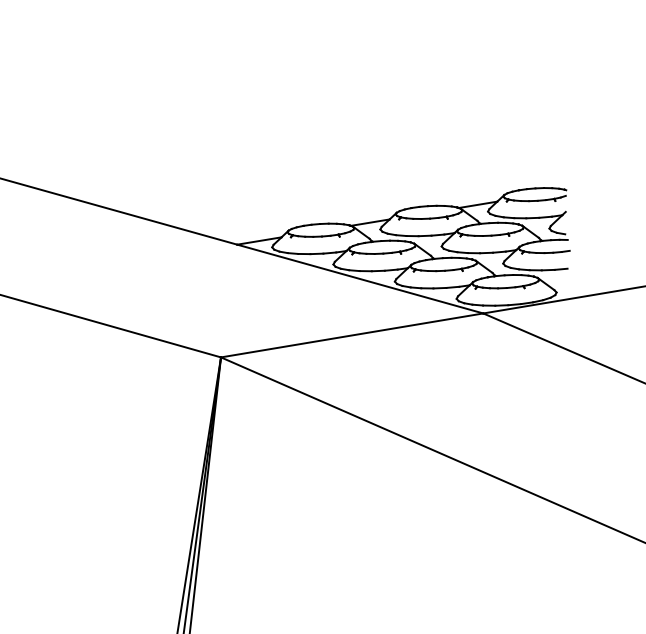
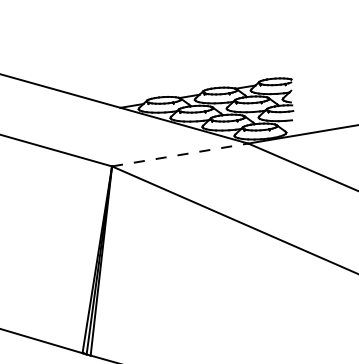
line: (352, 334) -> (180, 154), solid -> dashed

